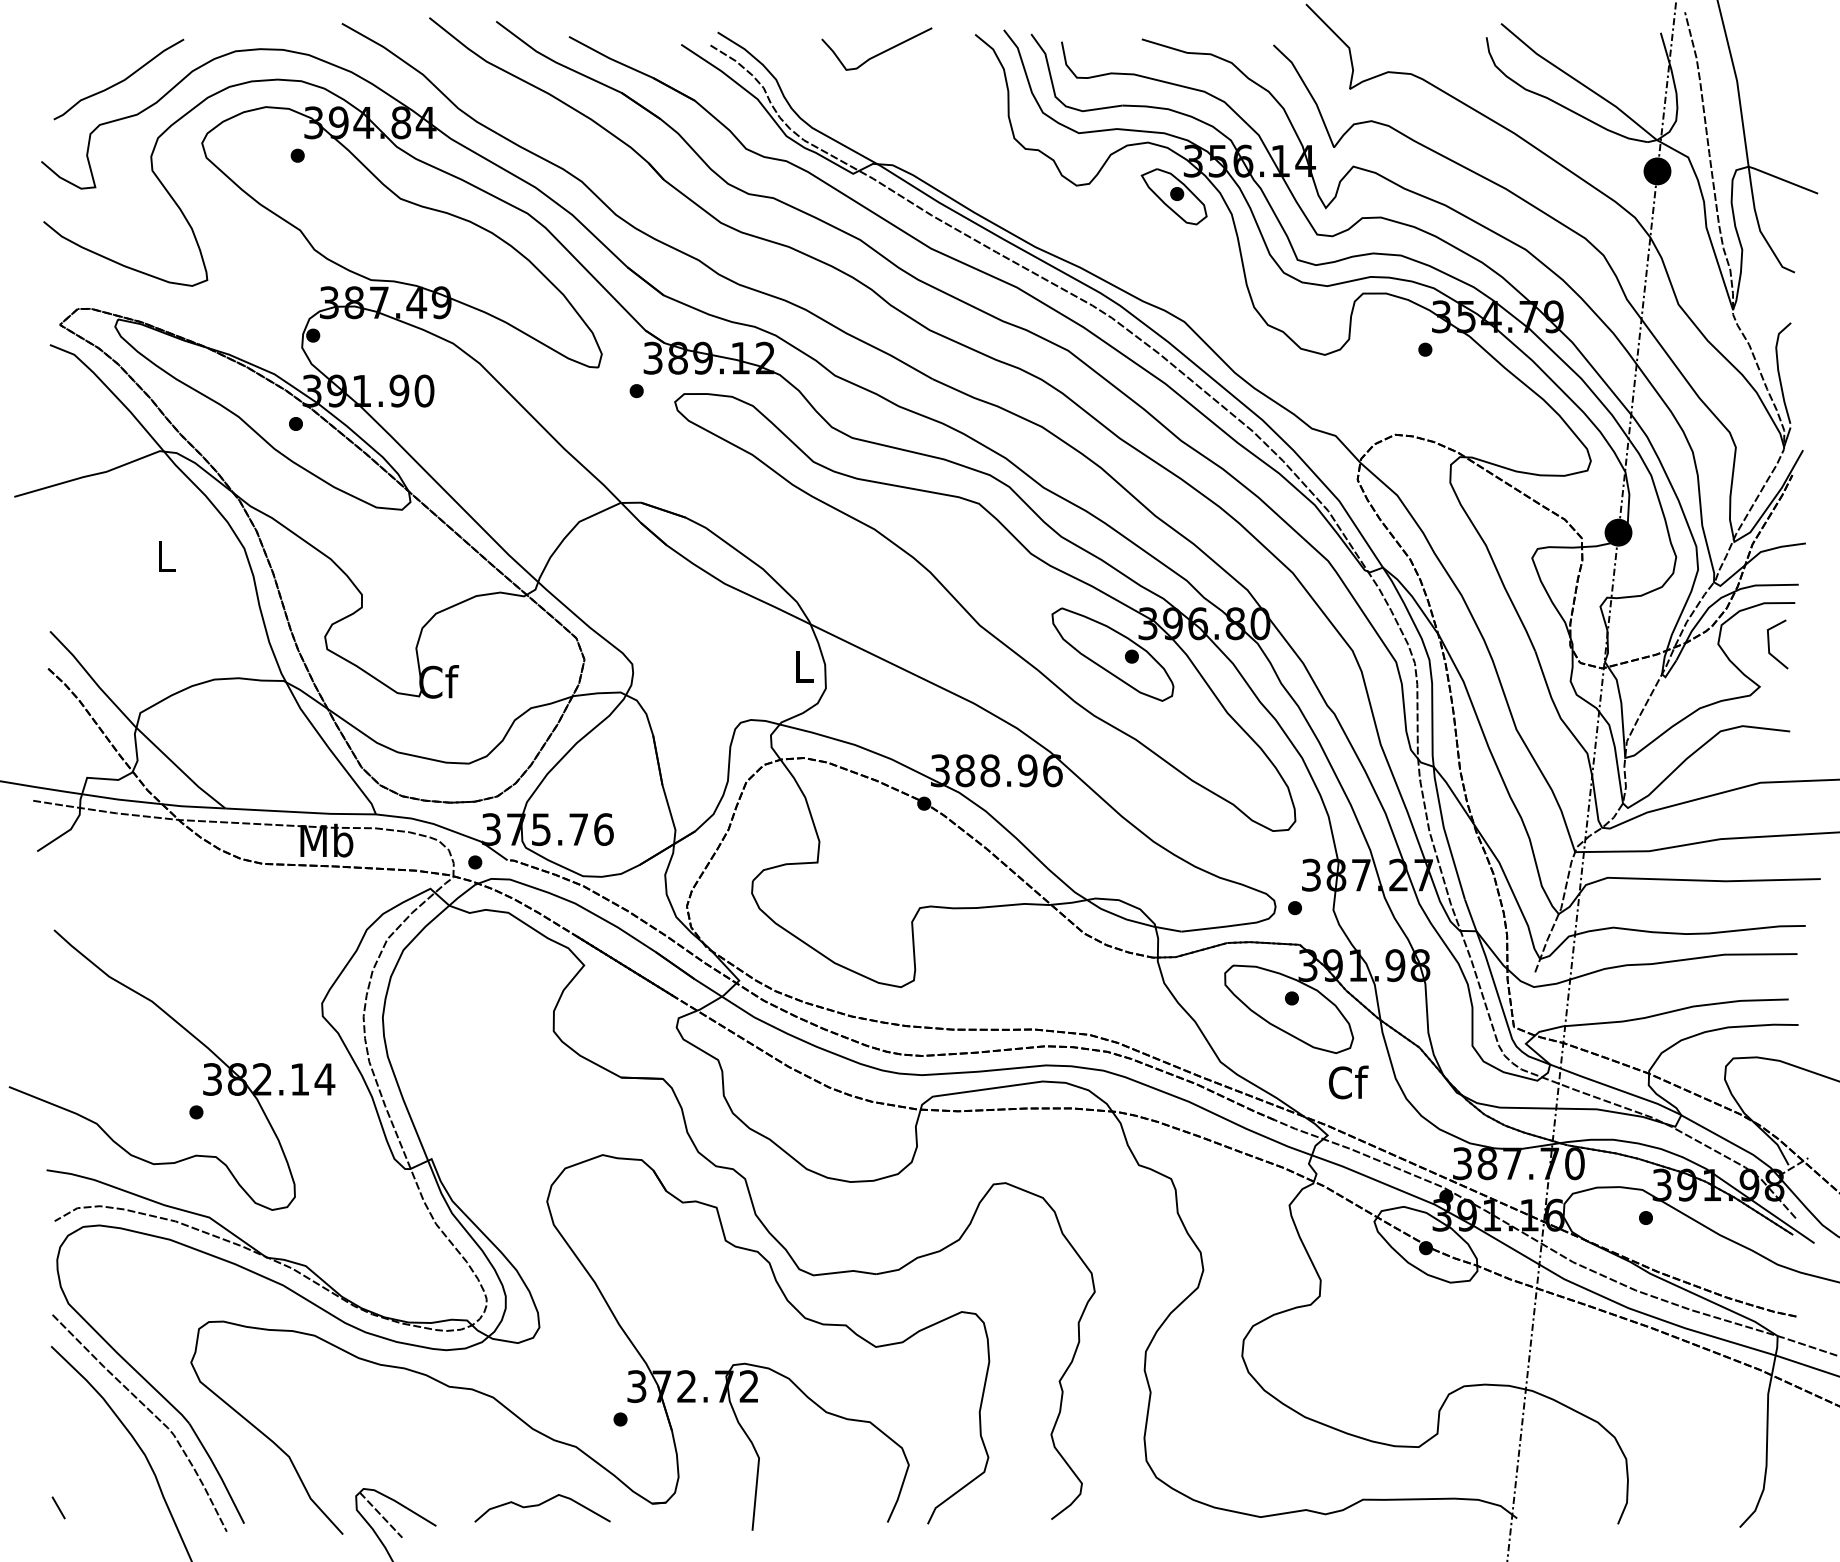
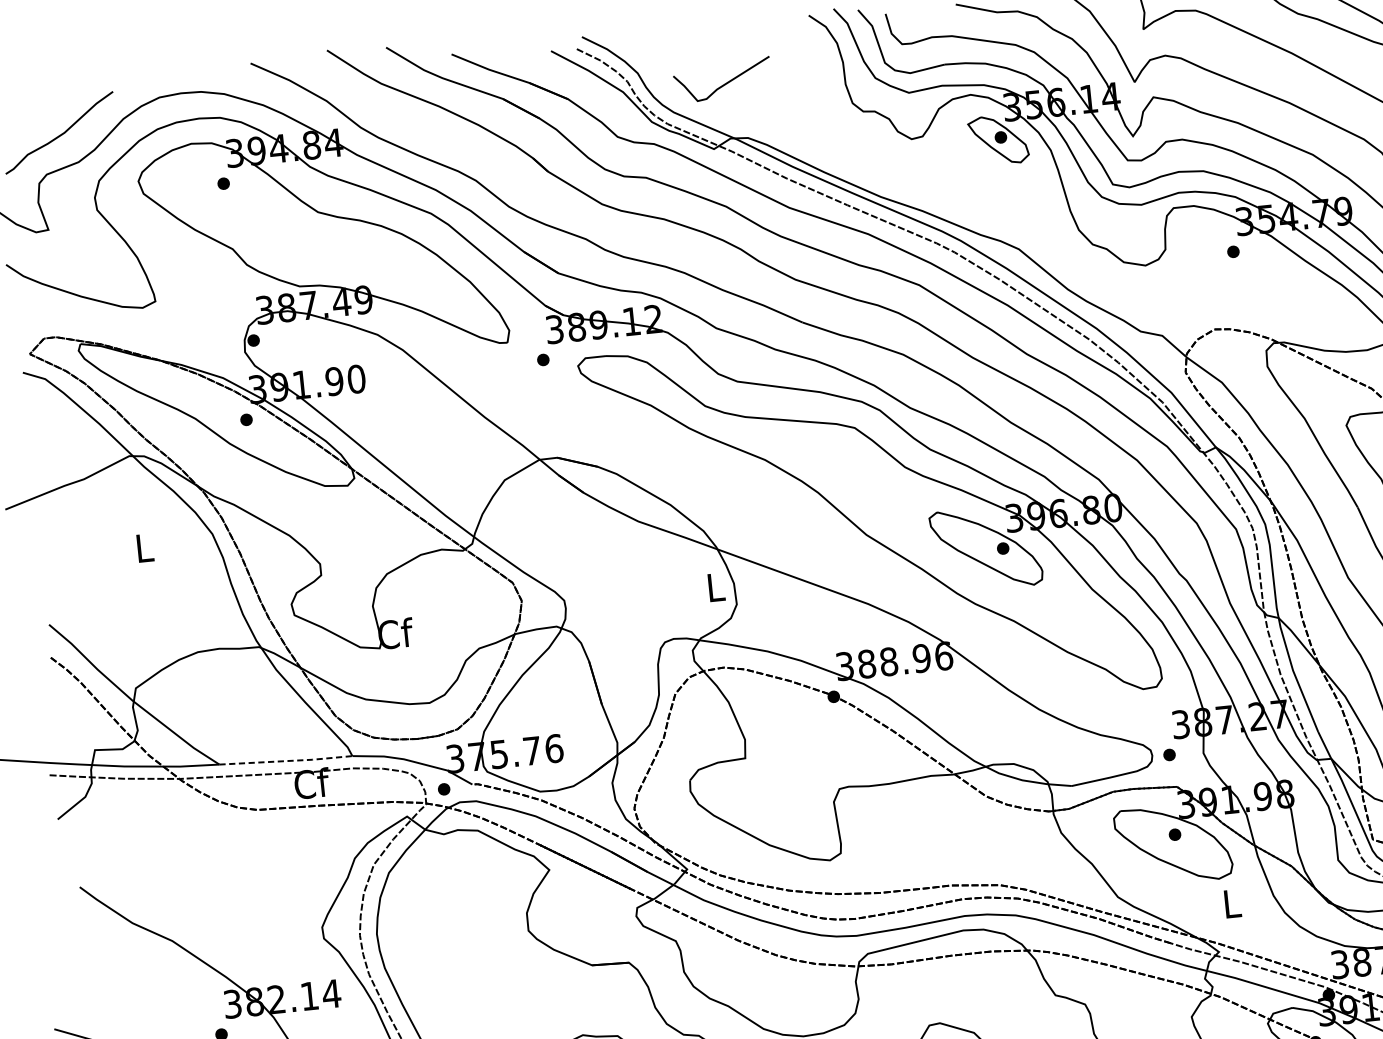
curve: (878, 53) -> (724, 83), moved
line: (301, 812) -> (286, 761), solid -> dashed
text: (326, 840) -> (311, 783), Mb -> Cf
text: (1348, 1082) -> (1232, 903), Cf -> L

